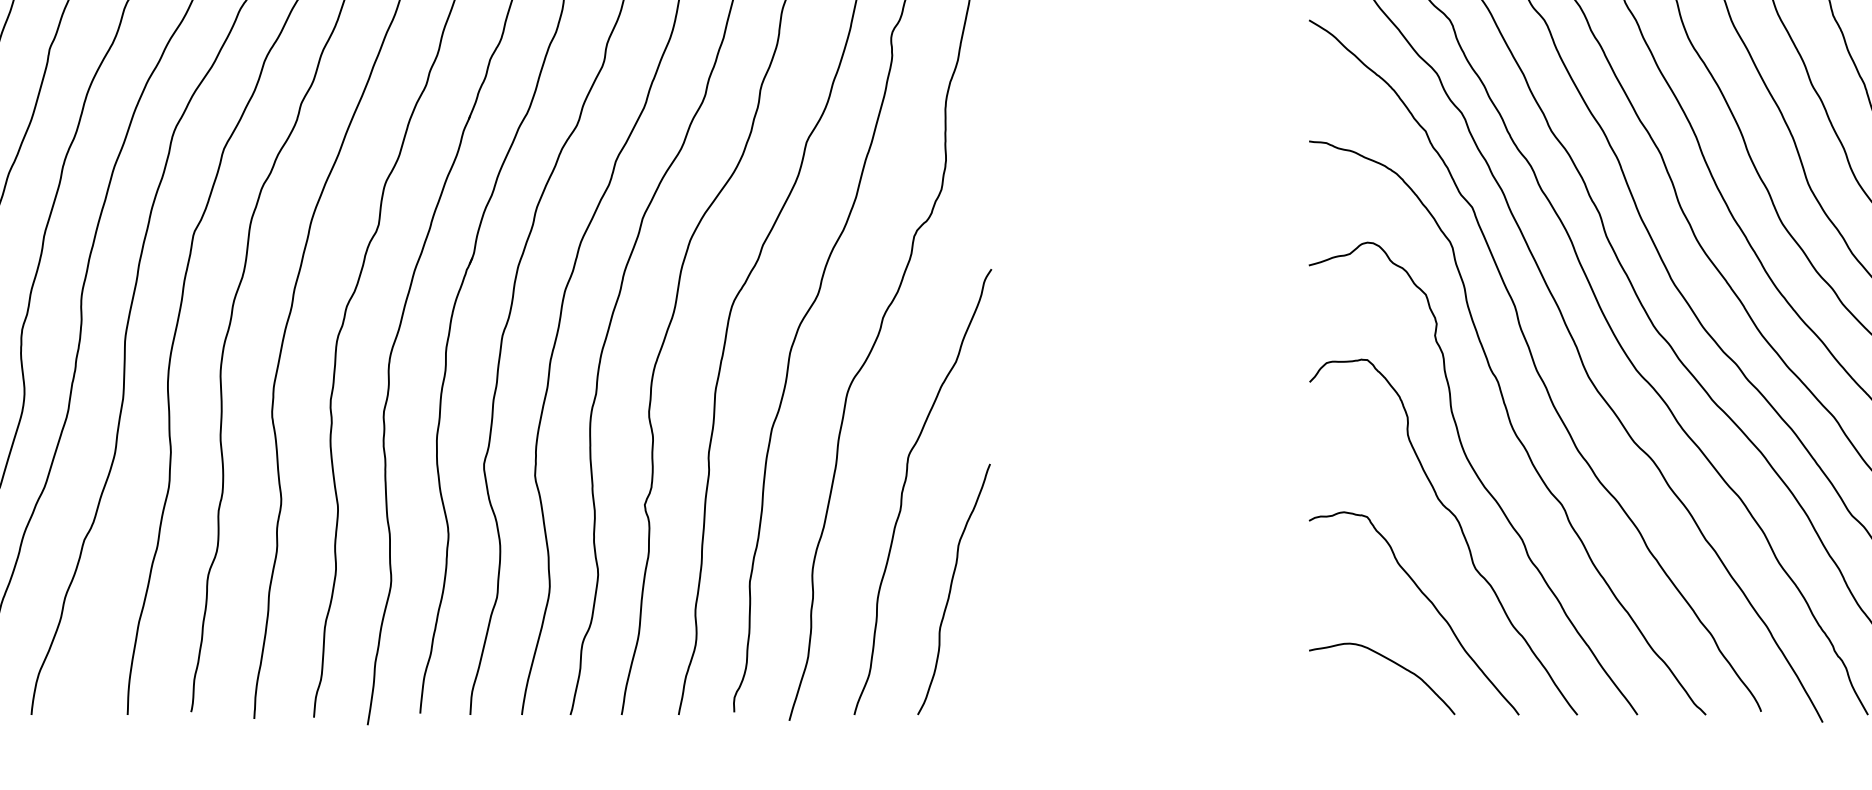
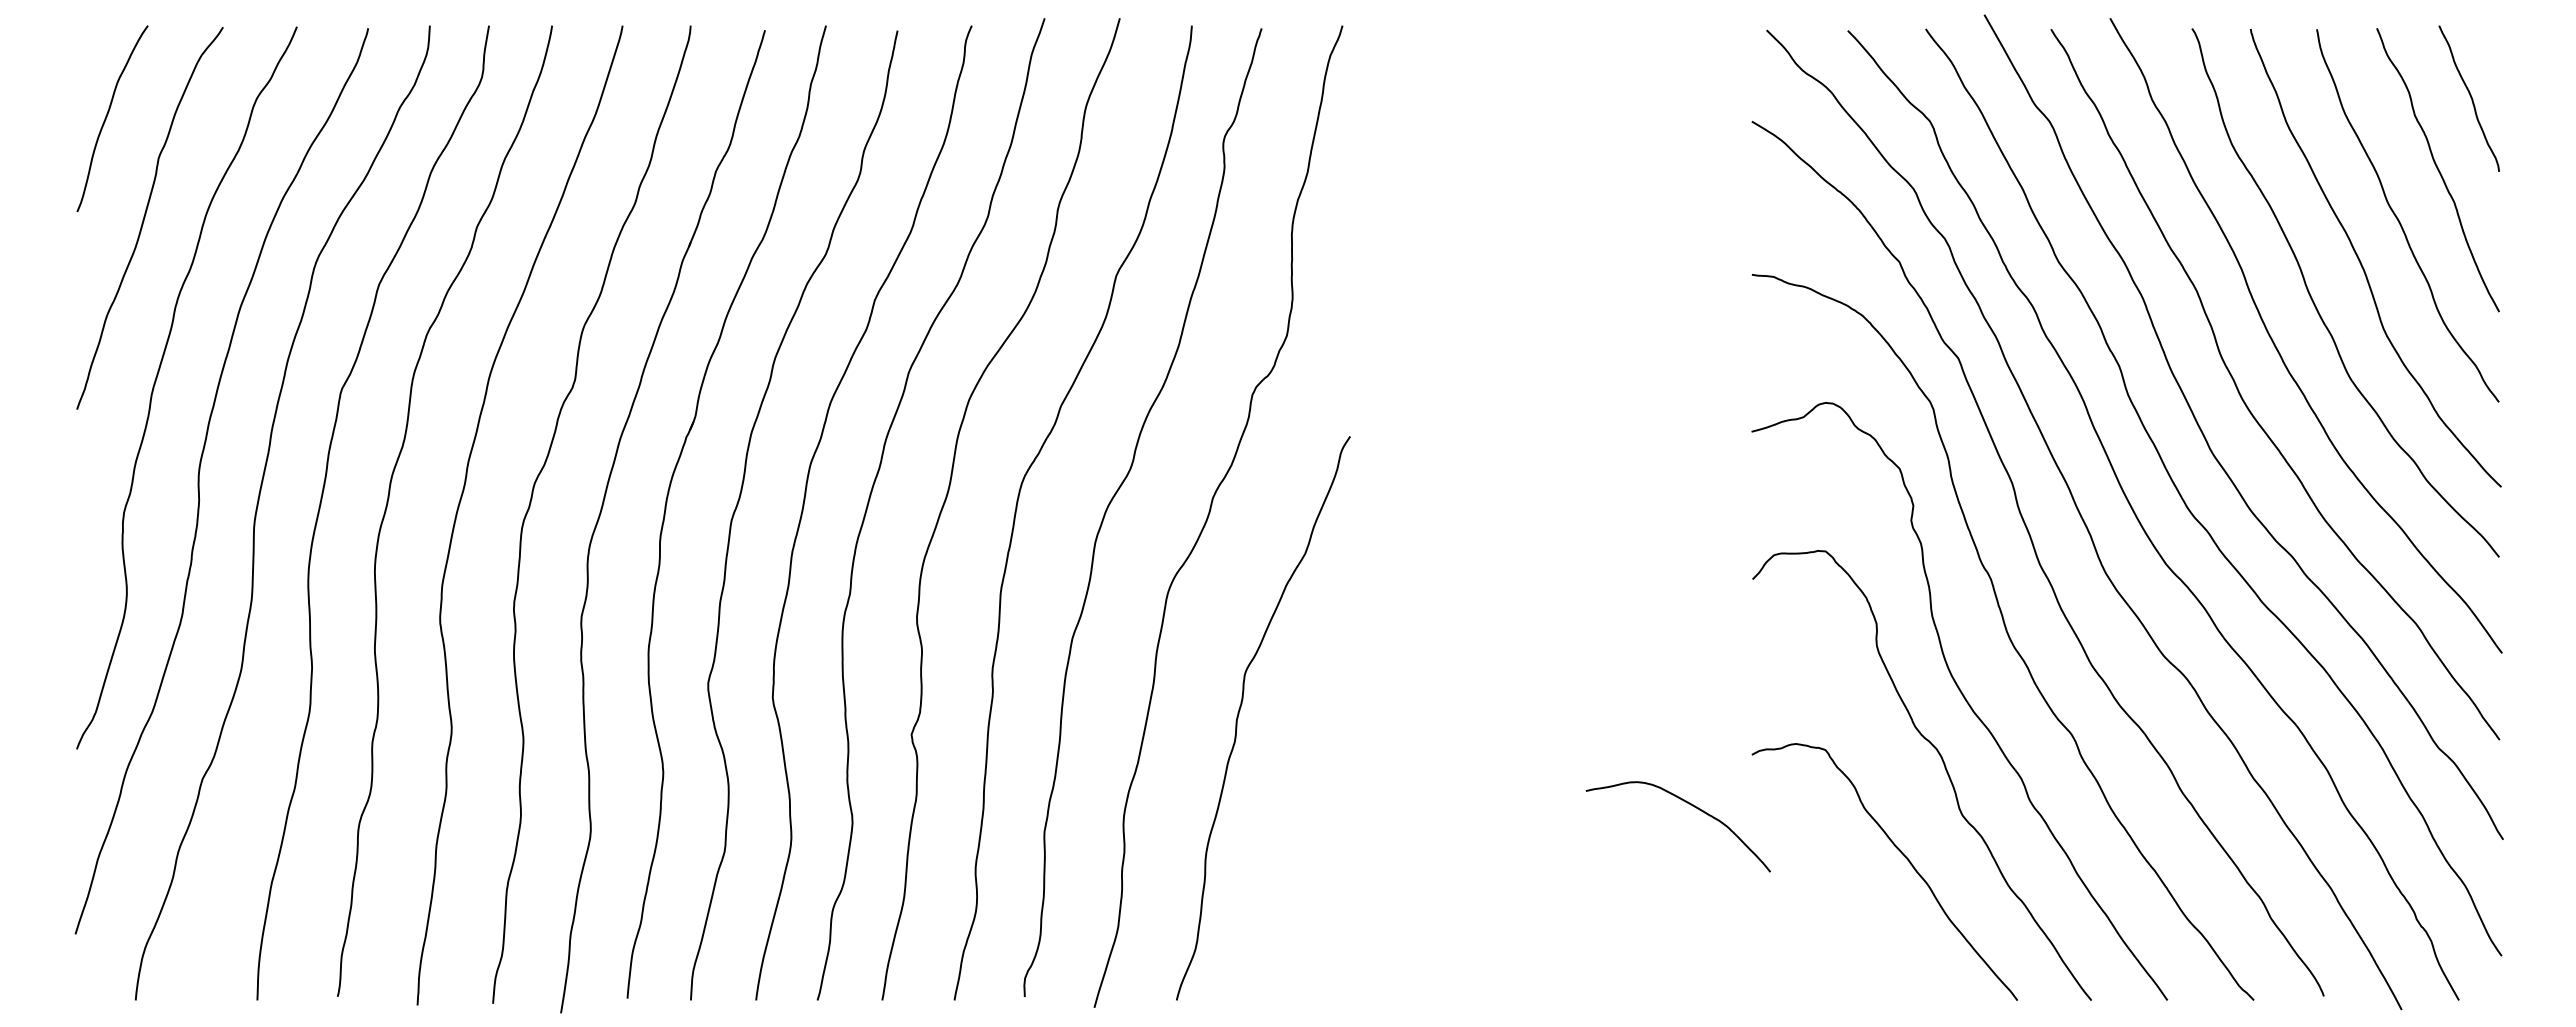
curve: (951, 589) -> (1299, 841), removed
curve: (1391, 662) -> (1690, 805), moved

